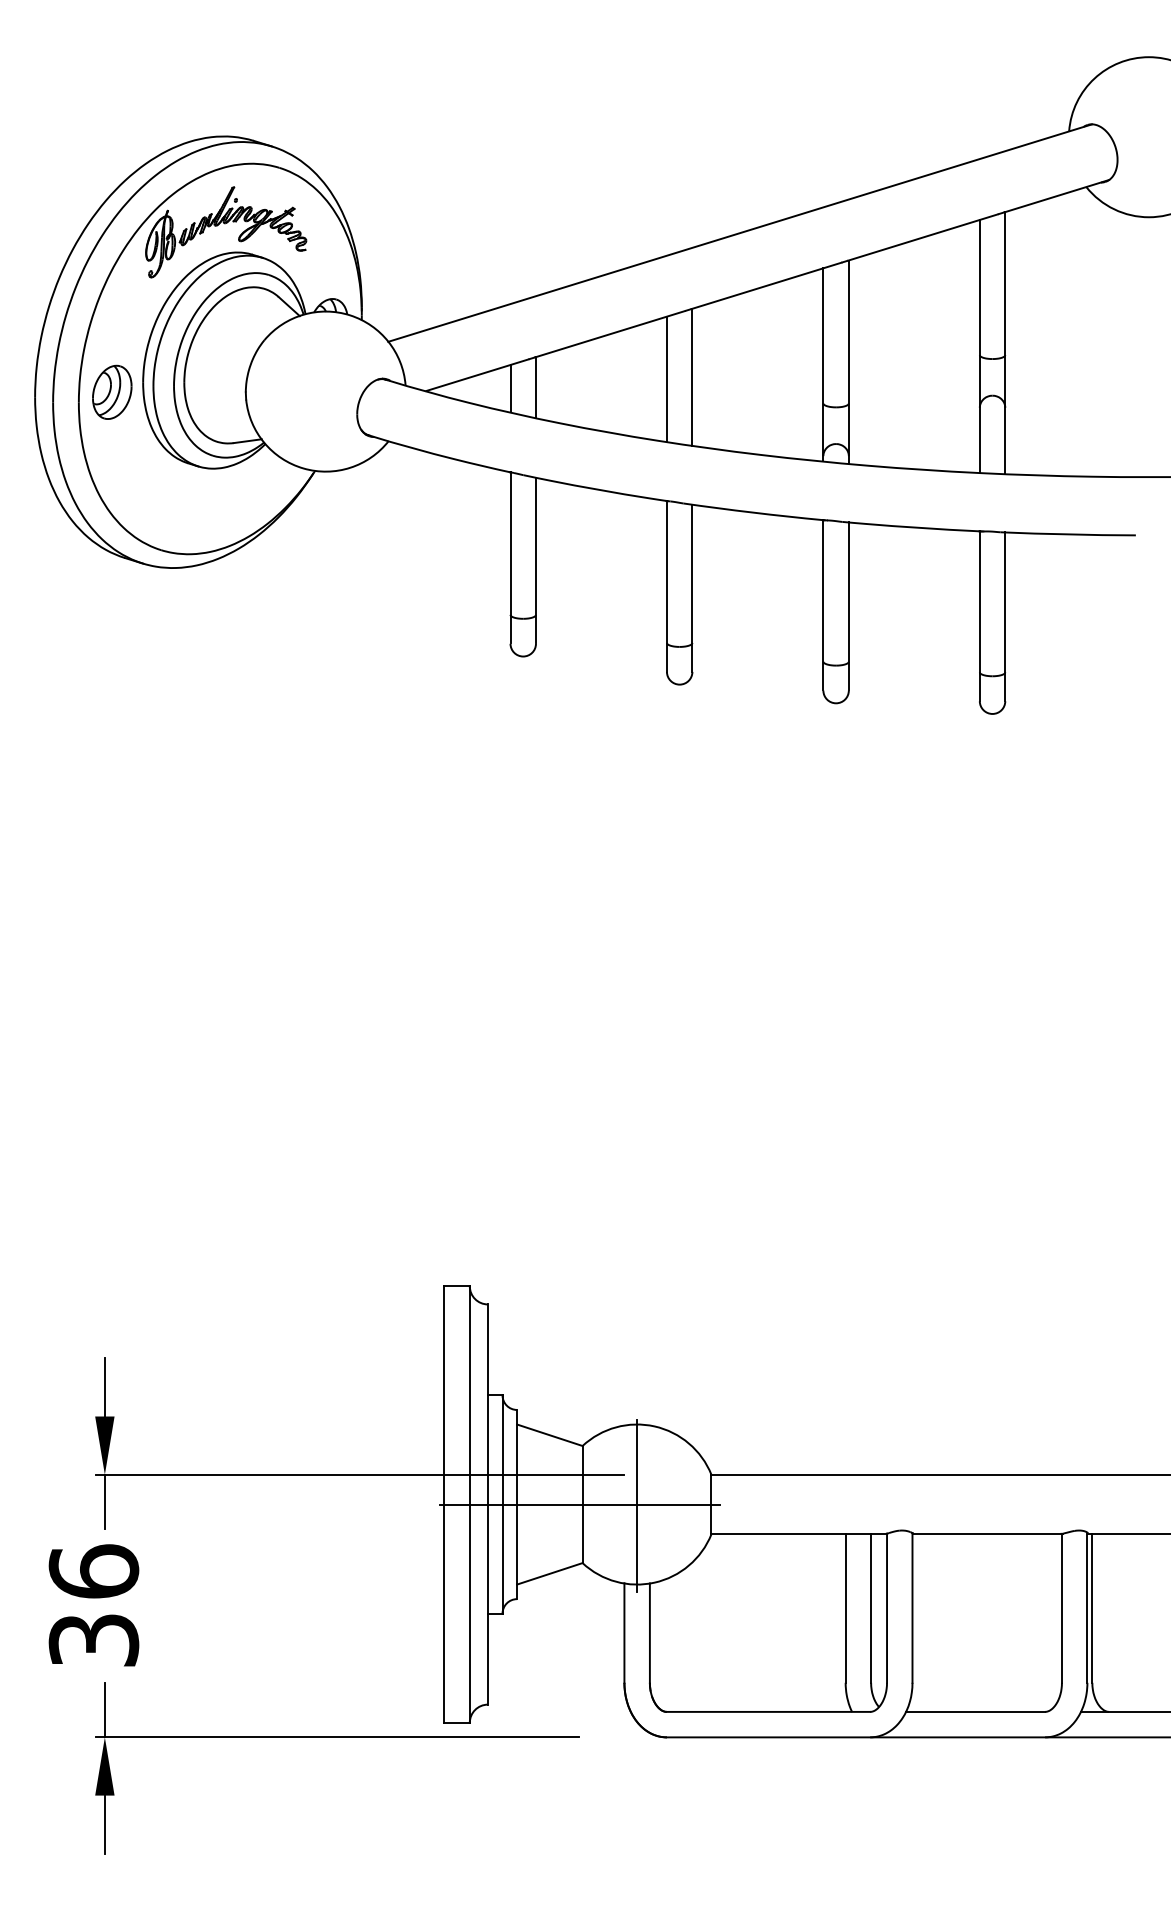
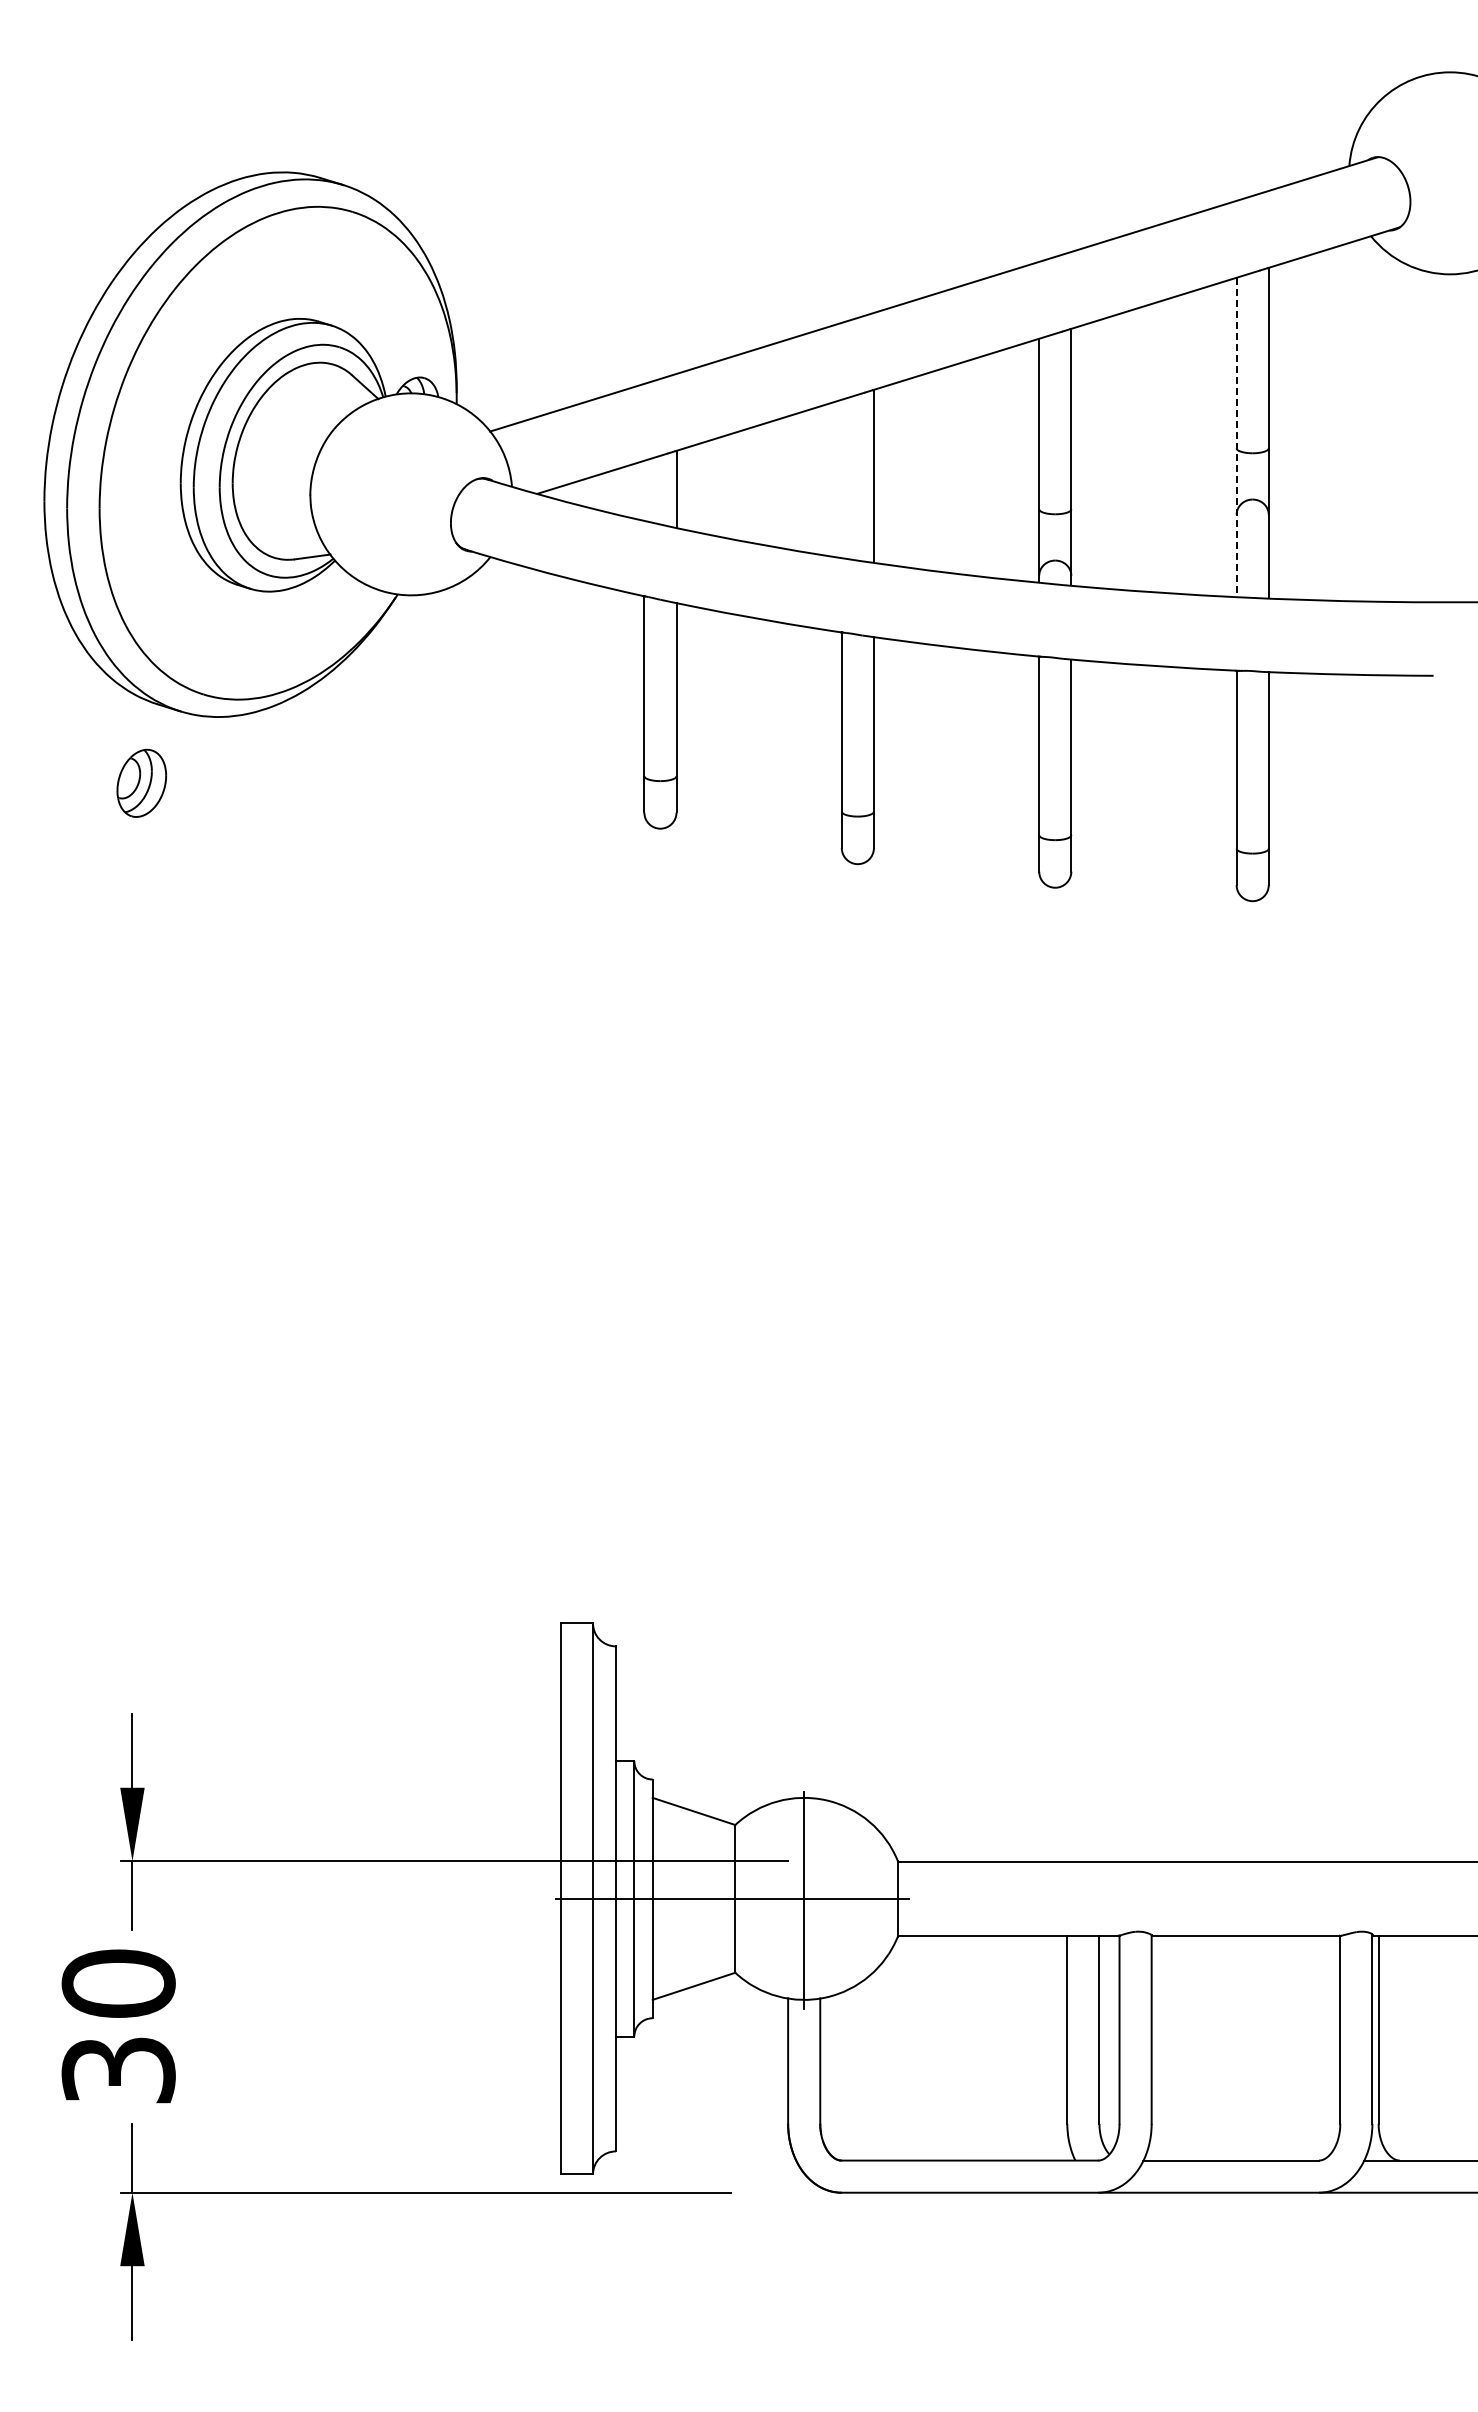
part: (226, 223) -> (285, 282), removed
line: (979, 346) -> (1236, 437), solid -> dashed
line: (666, 379) -> (841, 478), removed
line: (510, 388) -> (644, 490), removed
part: (112, 391) -> (141, 782), moved
text: (93, 1571) -> (118, 1983), 36 -> 30

